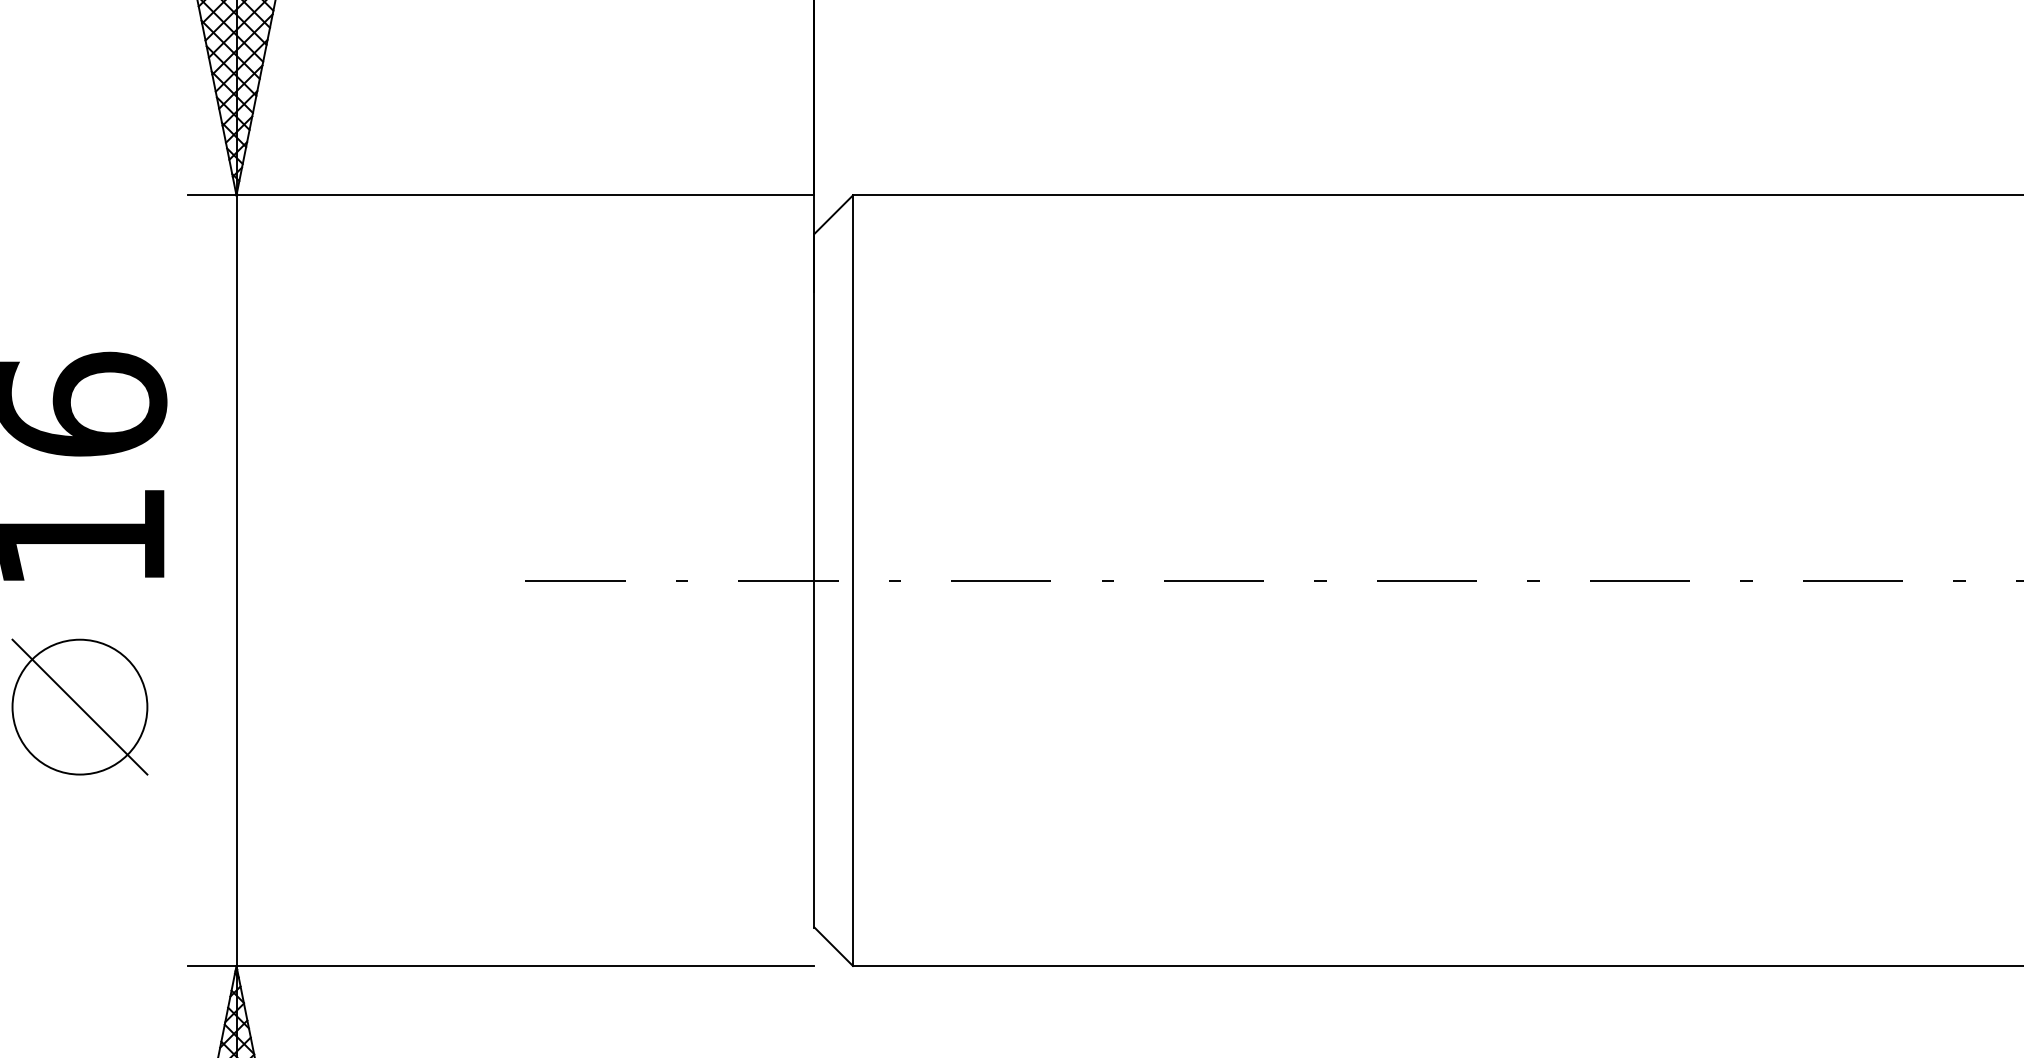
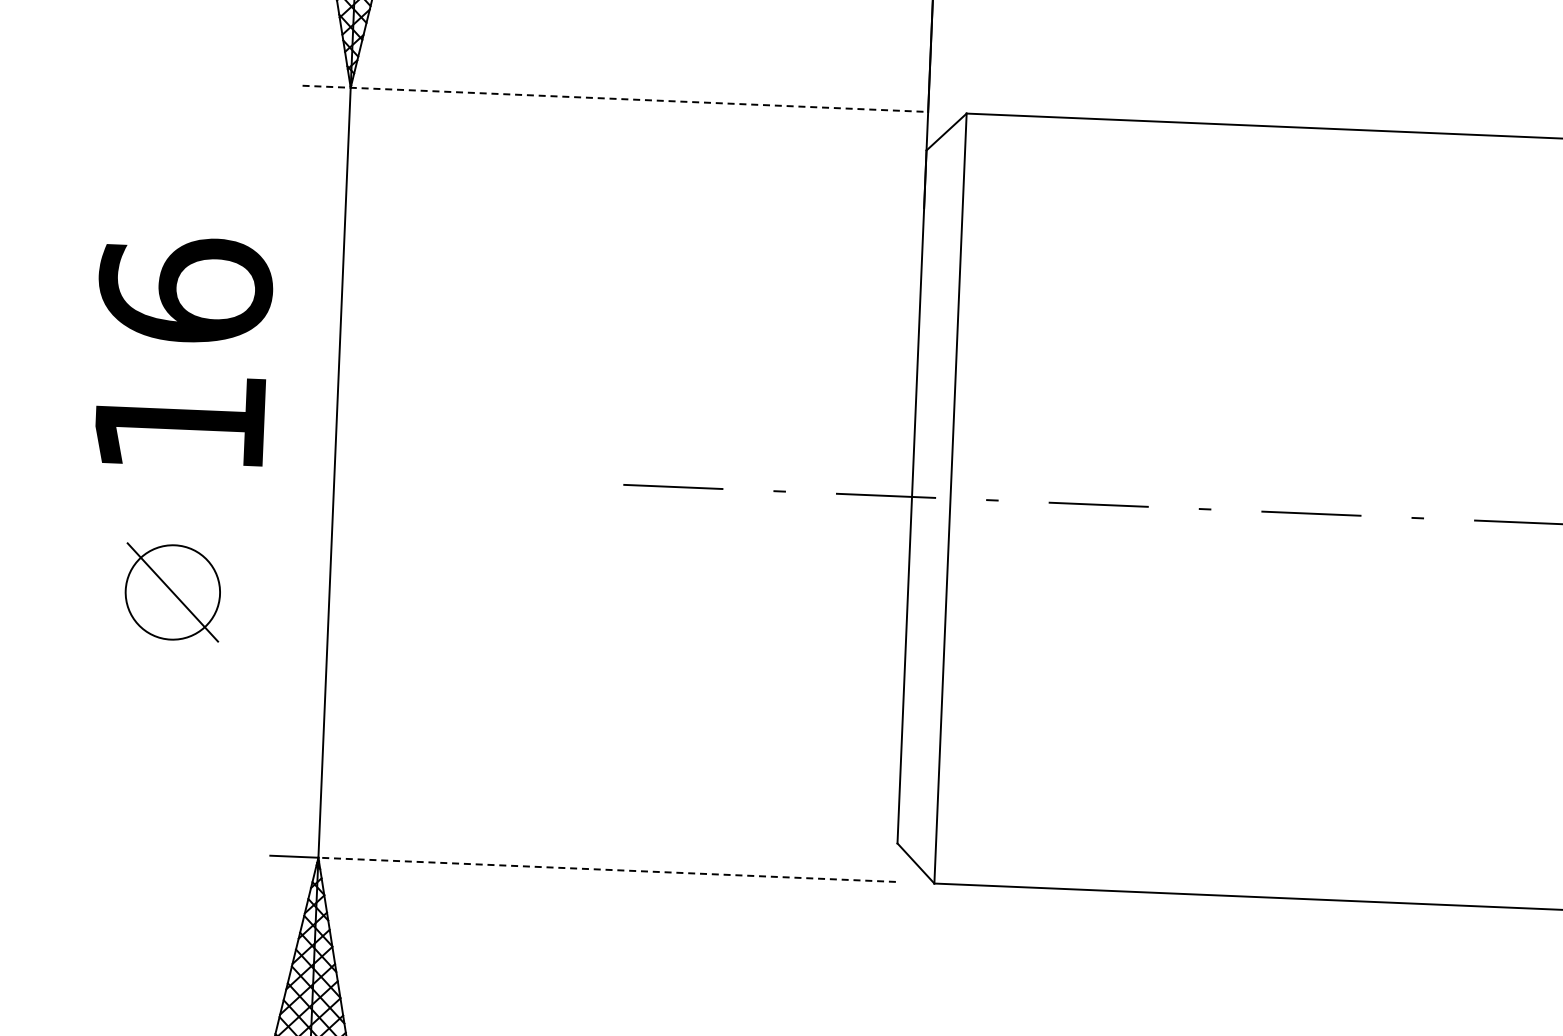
line: (501, 195) -> (615, 98), solid -> dashed
part: (79, 706) -> (172, 591), size x0.7
line: (525, 966) -> (607, 870), solid -> dashed

